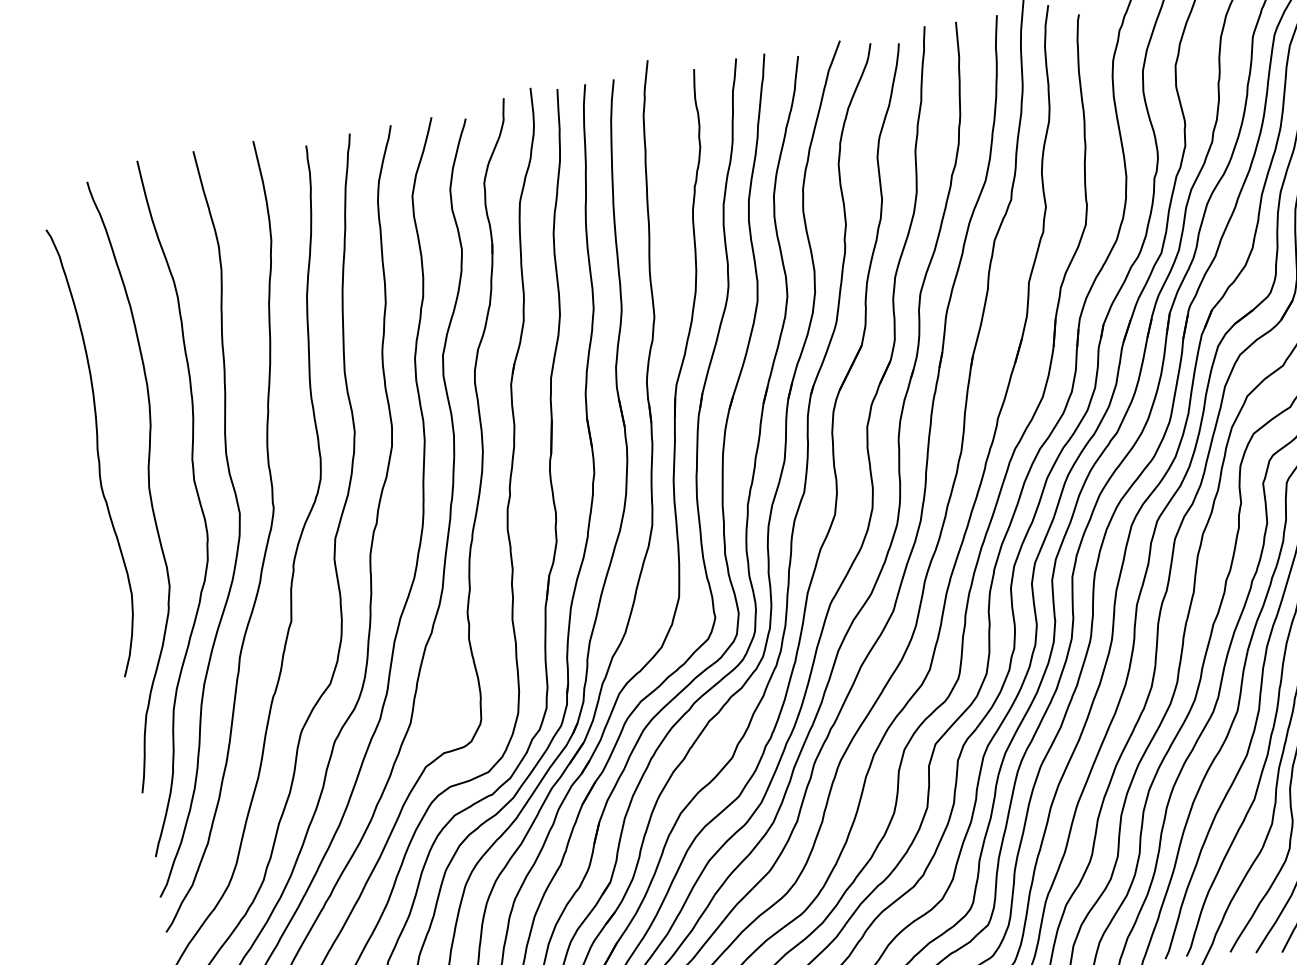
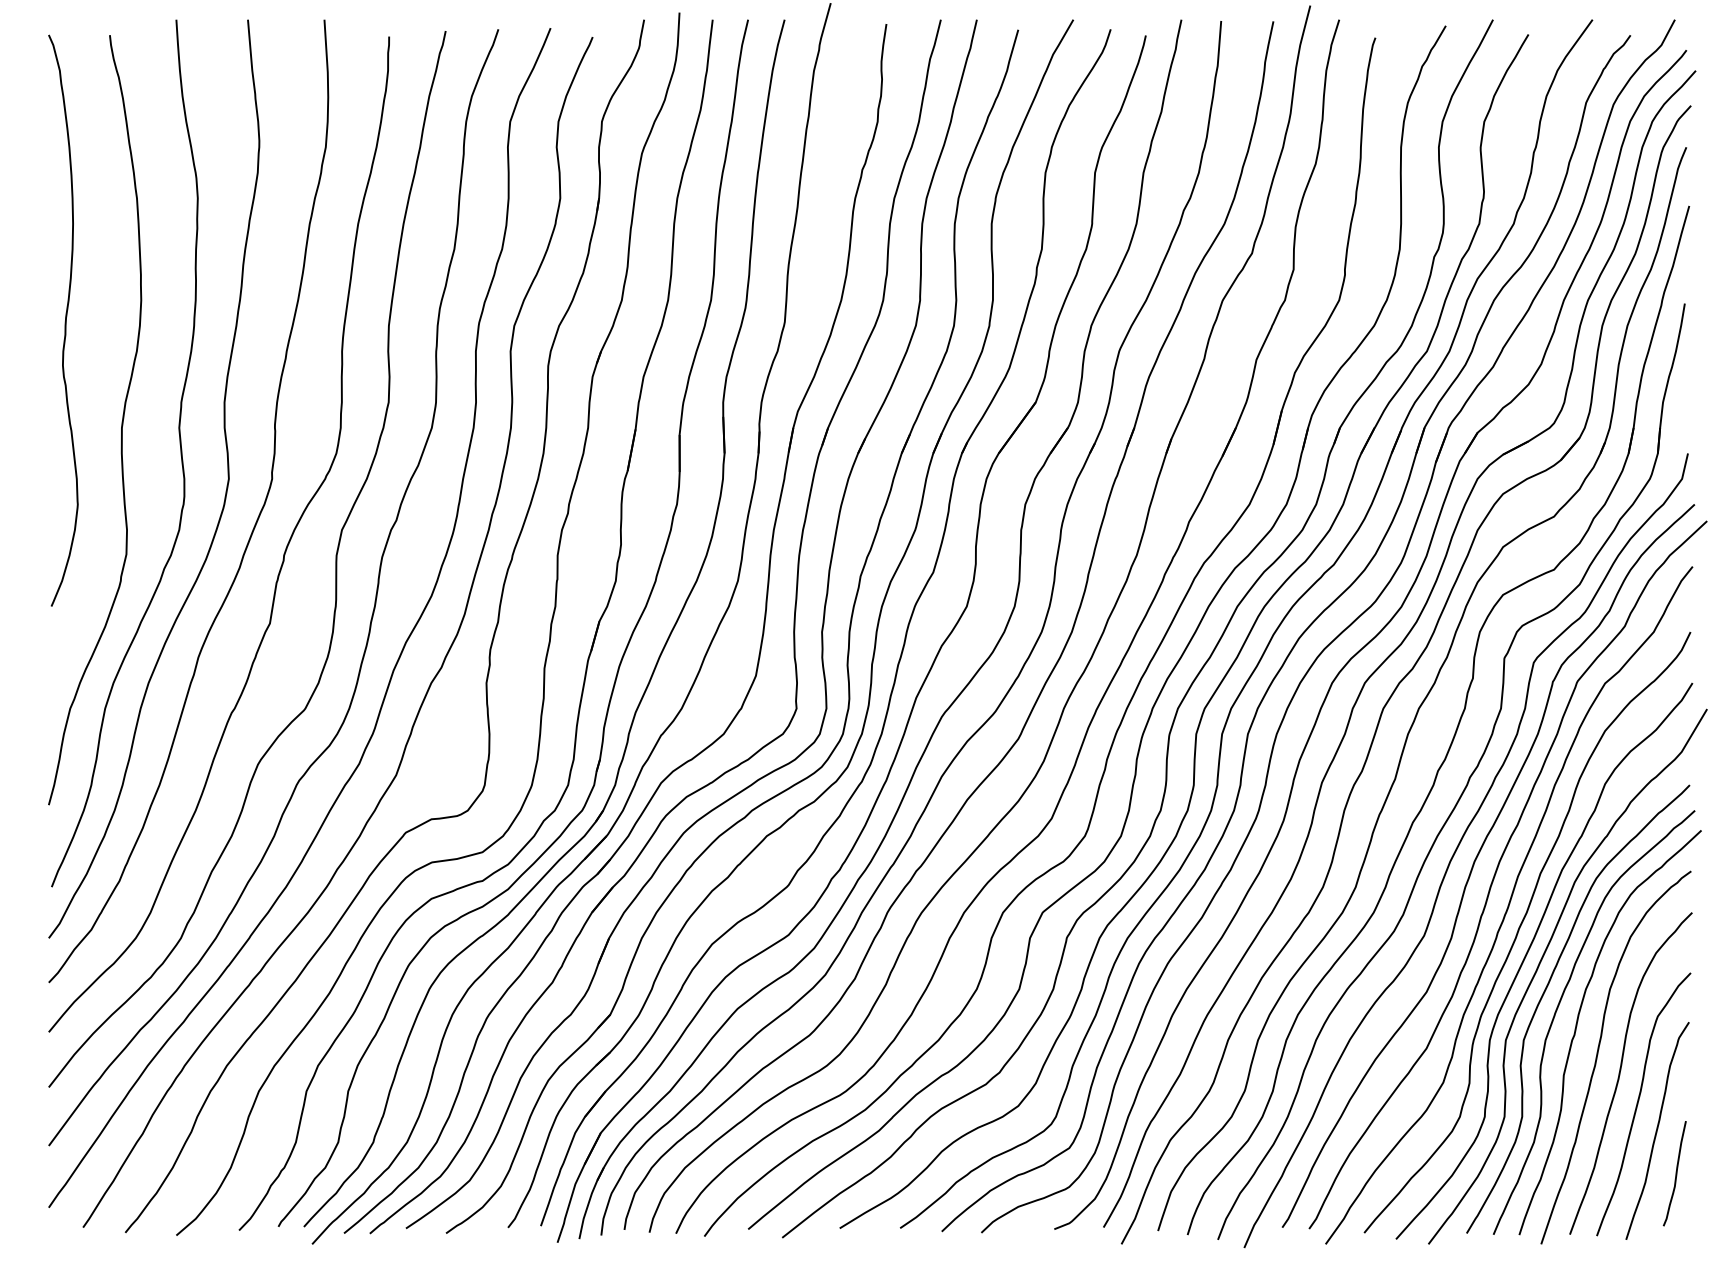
curve: (97, 451) -> (65, 320), moved

